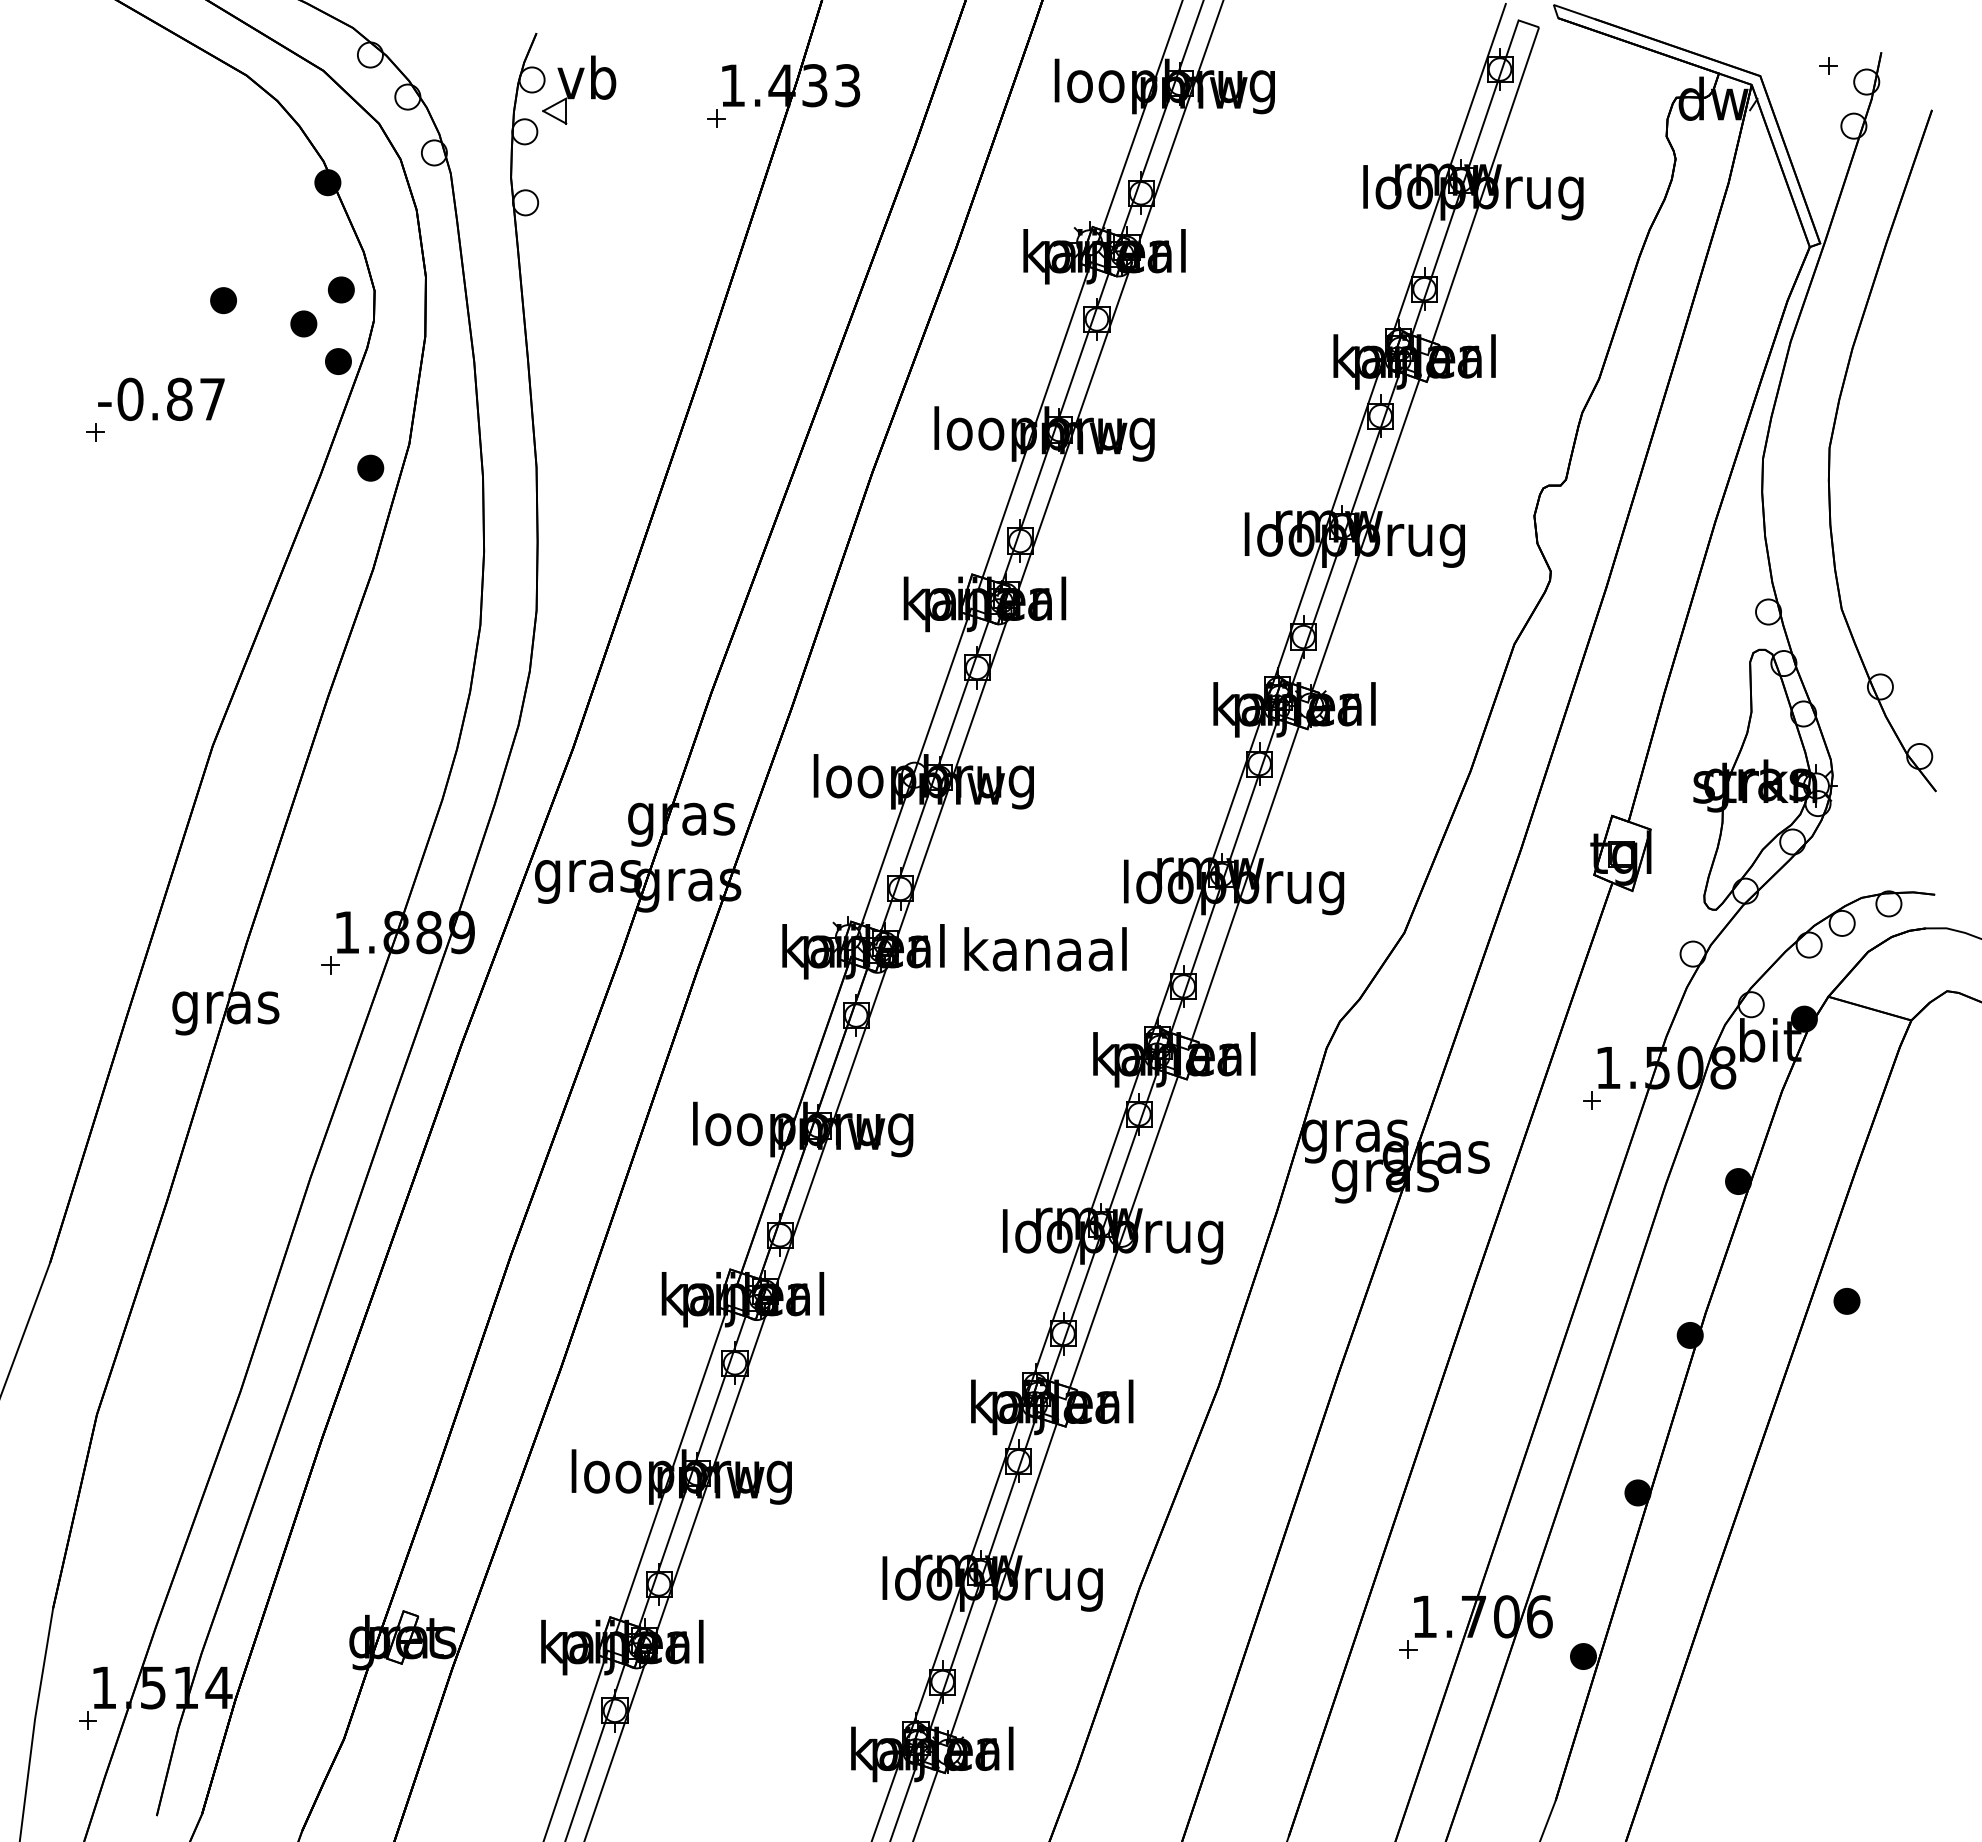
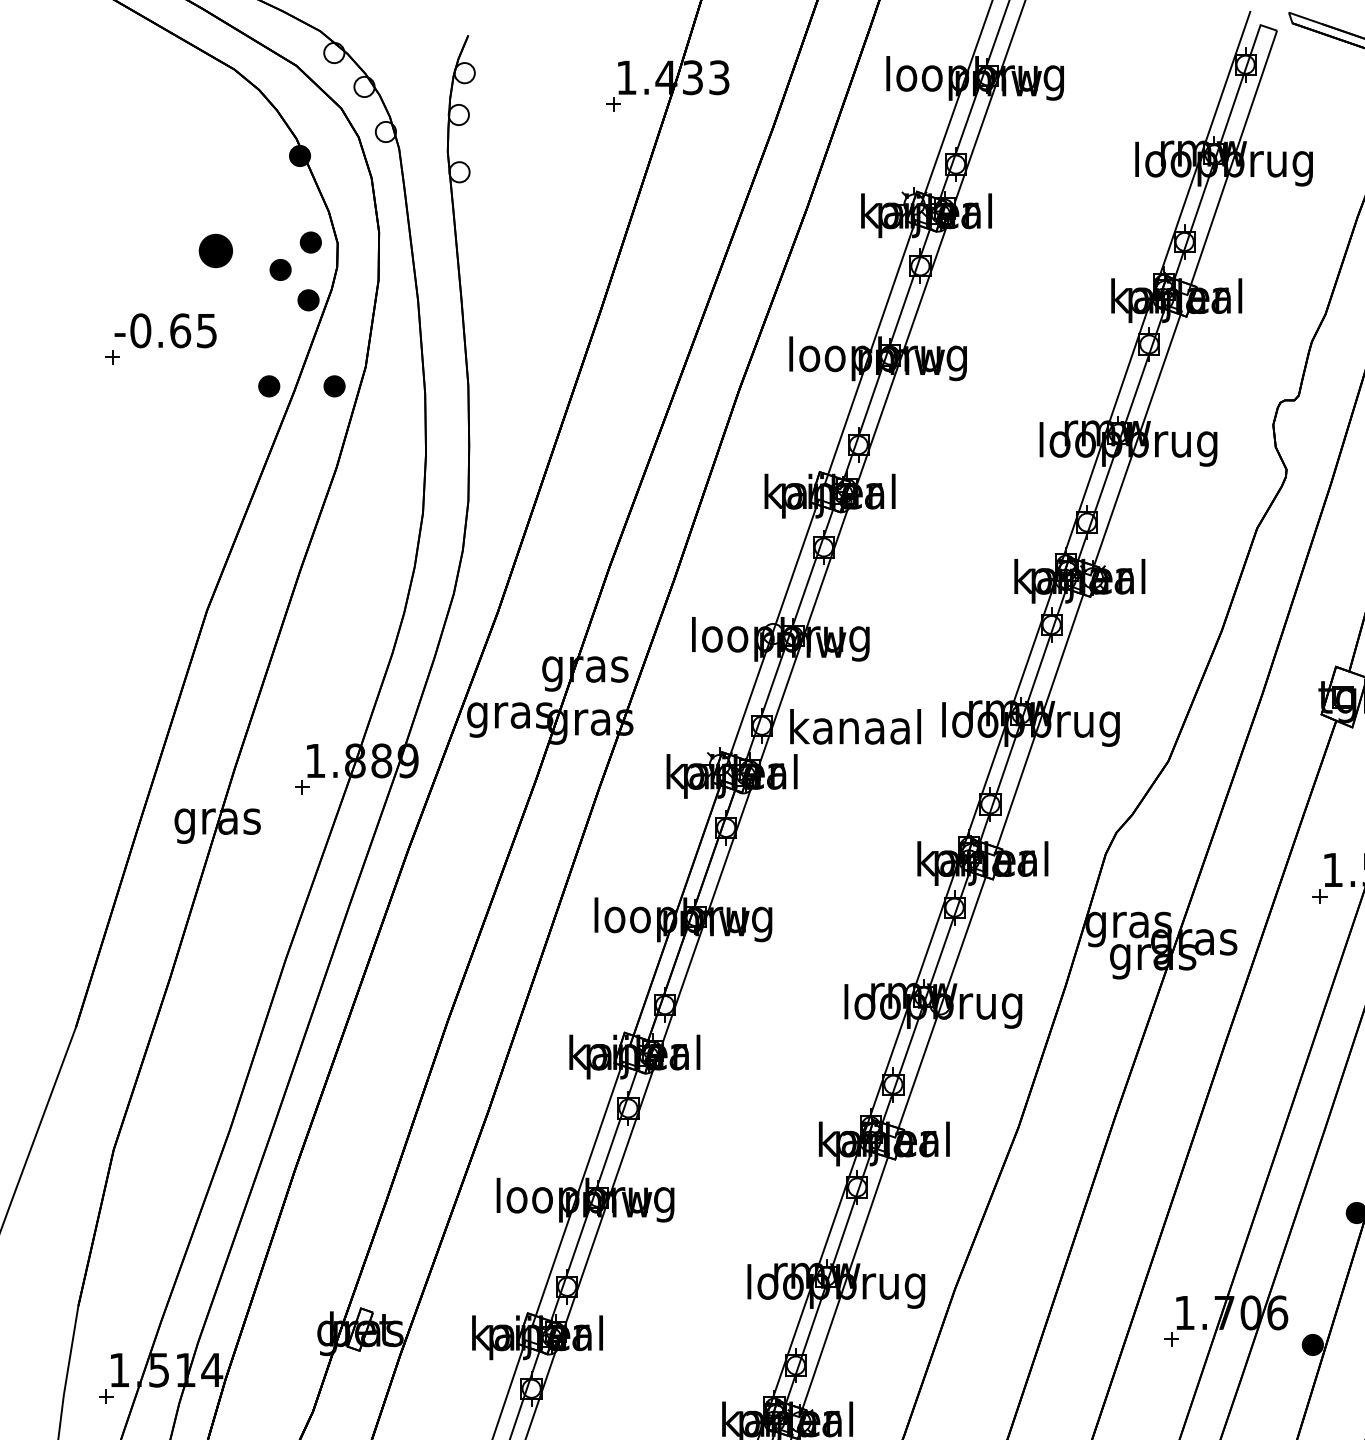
part: (579, 89) -> (502, 80), removed
part: (223, 300) -> (215, 251), size x1.6
text: (195, 399) -> (193, 330), -0.87 -> -0.65
part: (289, 467) -> (269, 385), added
text: (1045, 949) -> (855, 727), moved

